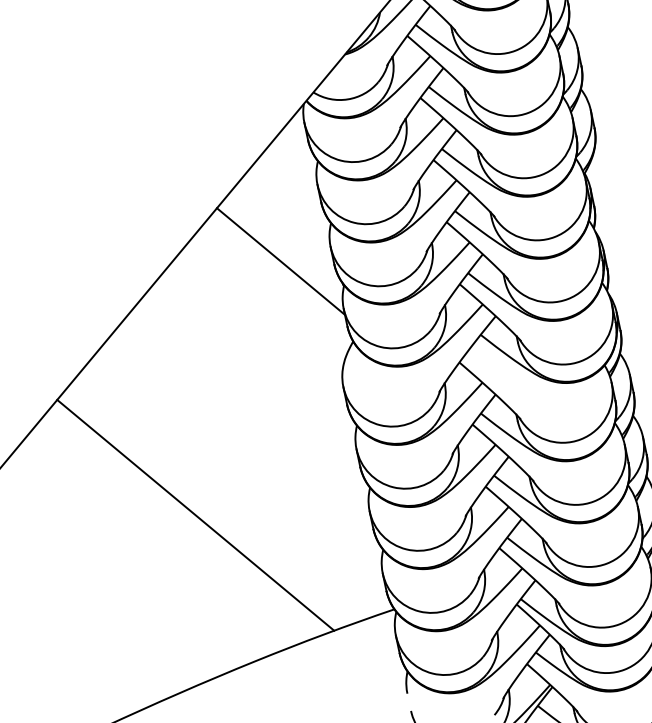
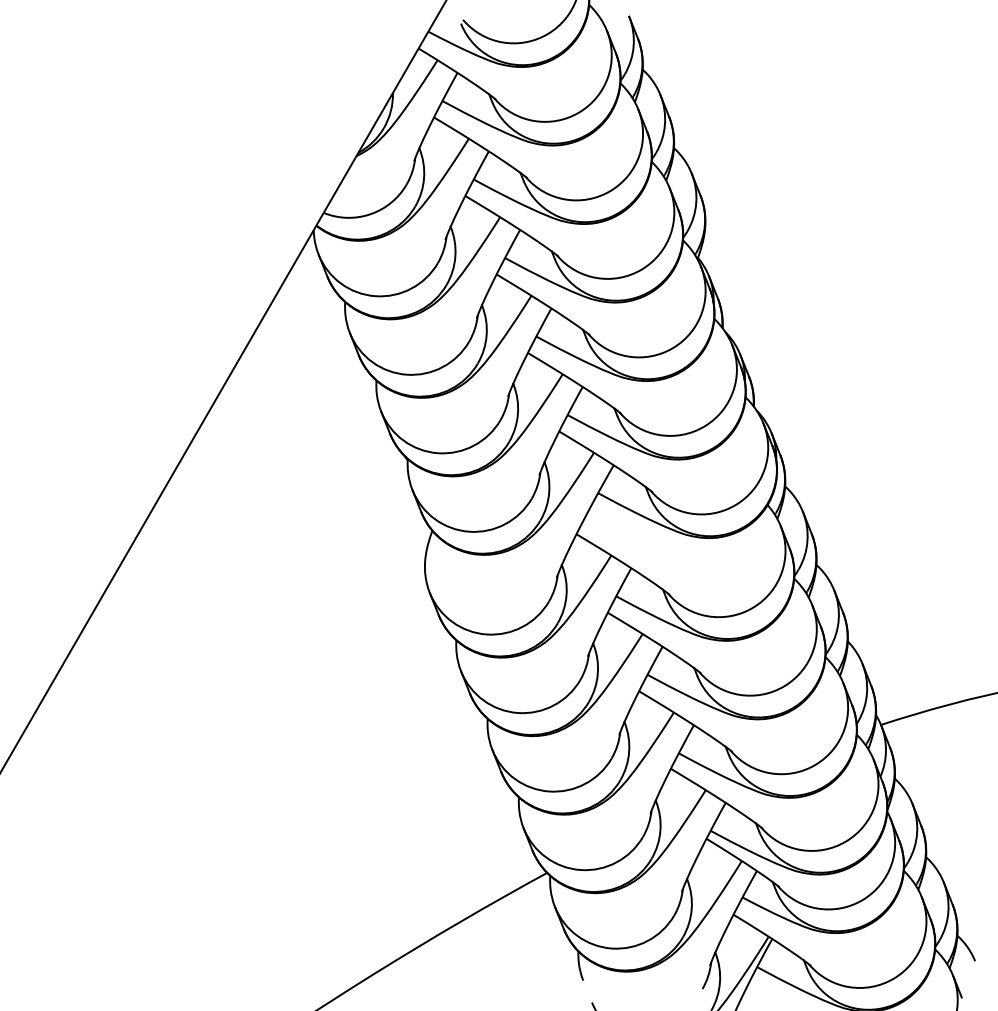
line: (281, 261) -> (319, 441), removed
line: (195, 515) -> (264, 794), removed

